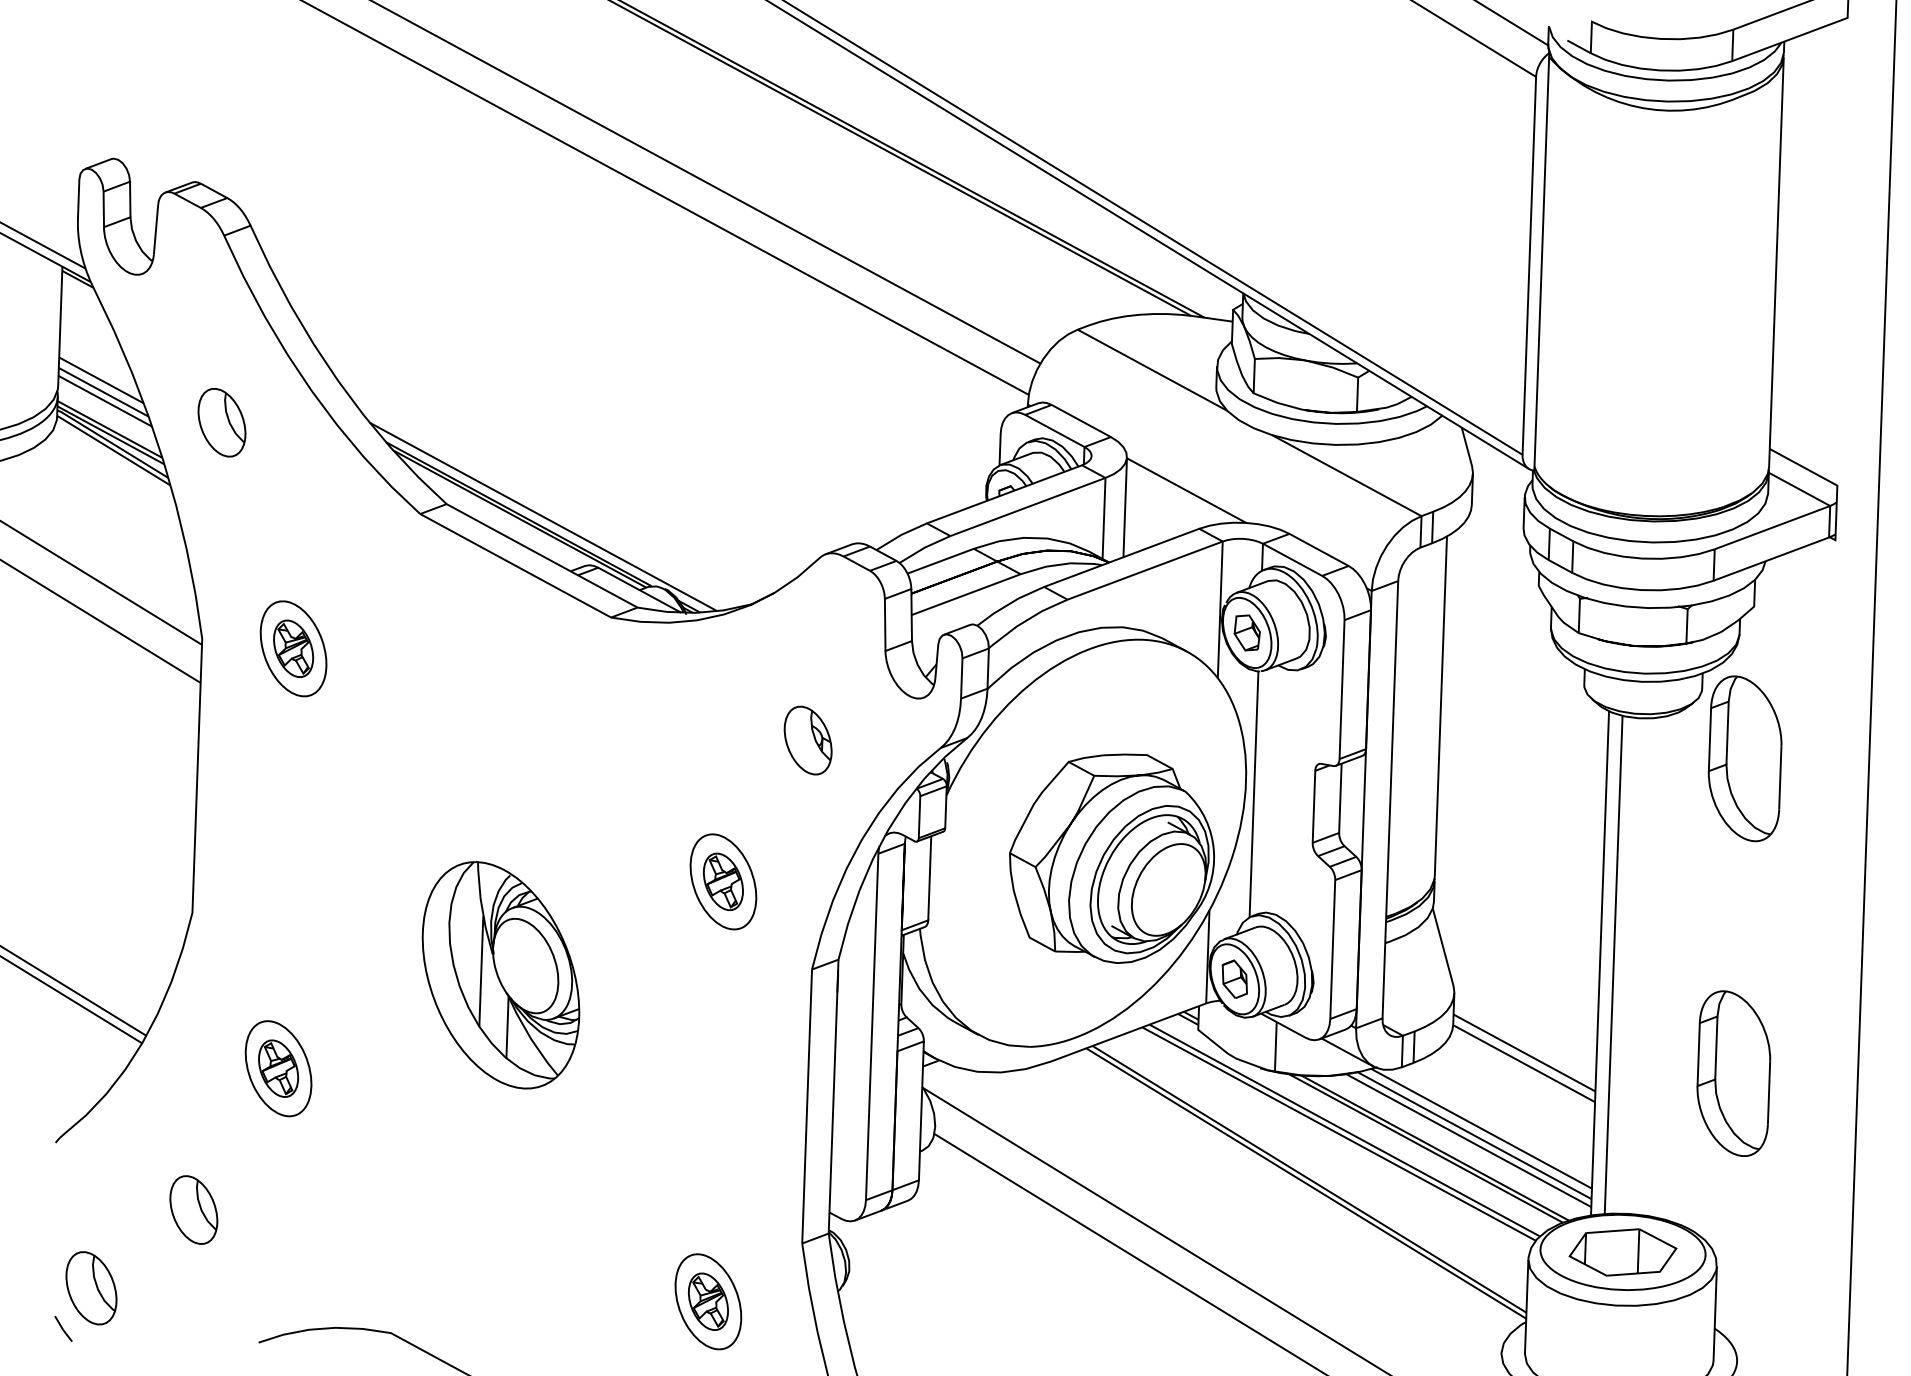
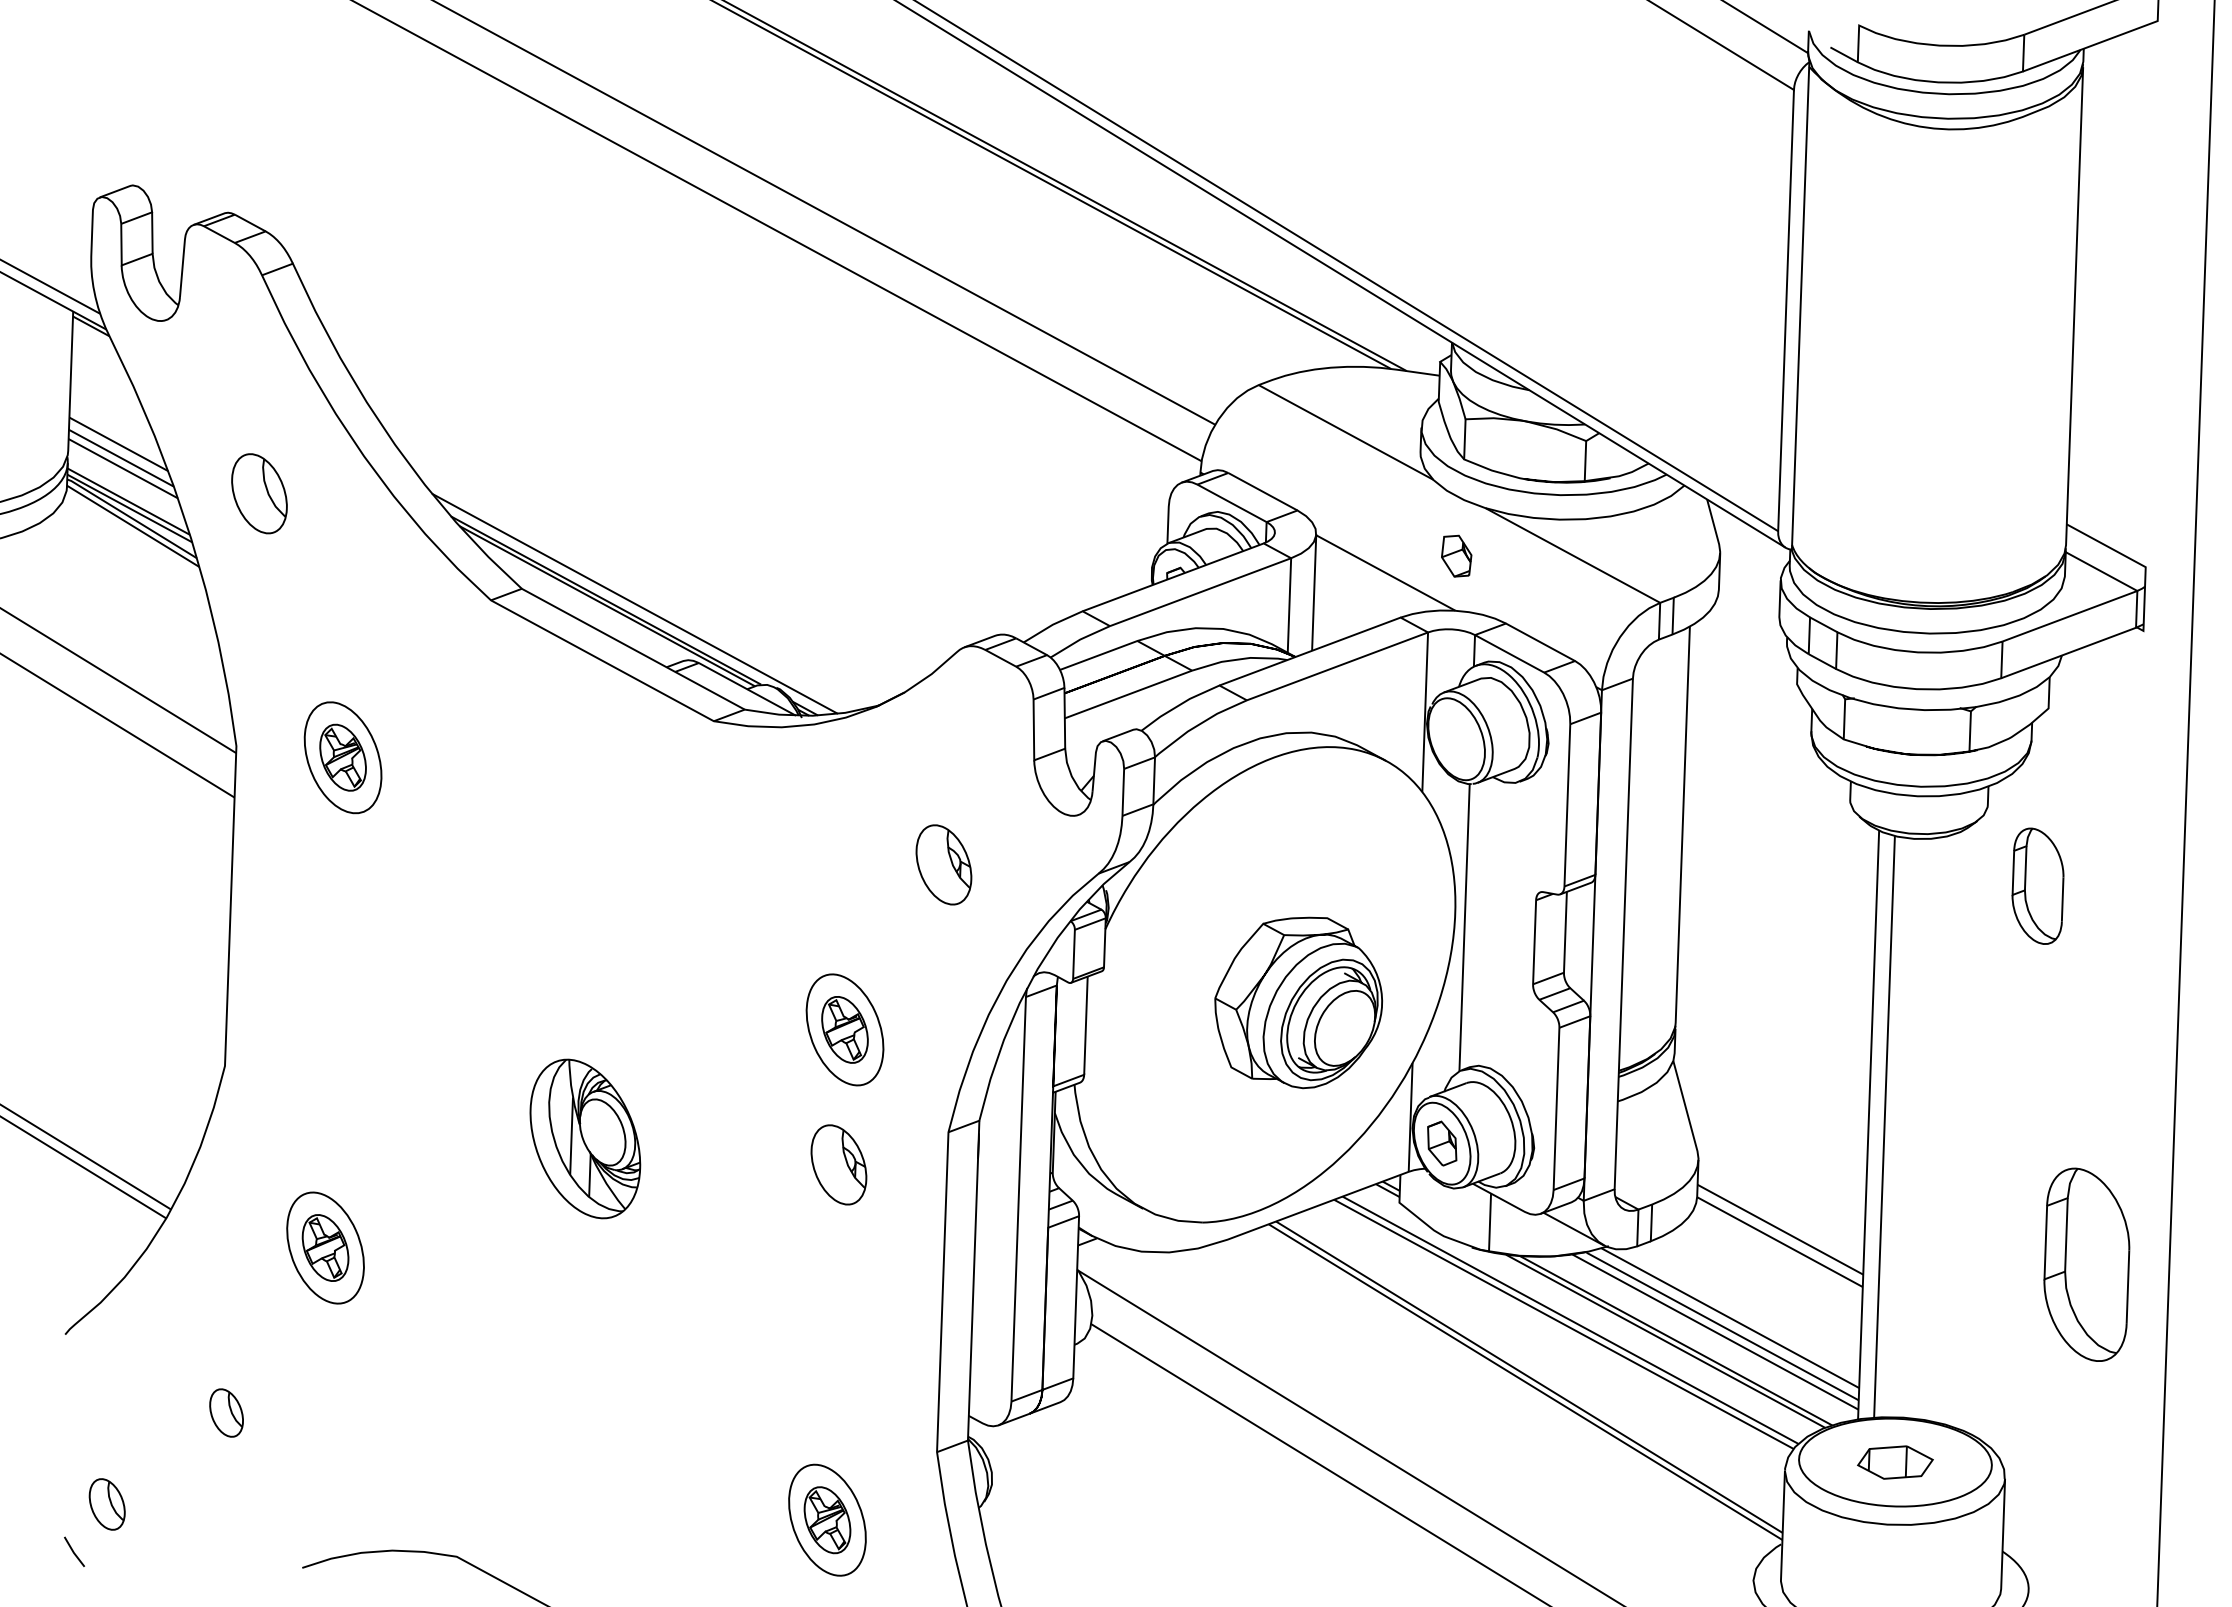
part: (1247, 632) -> (1456, 555), moved
part: (1744, 759) -> (2037, 886), size x0.6
part: (1111, 858) -> (1298, 1002), size x0.7
part: (501, 974) -> (585, 1138), size x0.6
part: (717, 997) -> (838, 1164), added
part: (1733, 1073) -> (2086, 1264), moved
part: (193, 1209) -> (226, 1412), size x0.6
part: (1623, 1252) -> (1895, 1462), size x0.6
part: (91, 1288) -> (107, 1504), size x0.6

